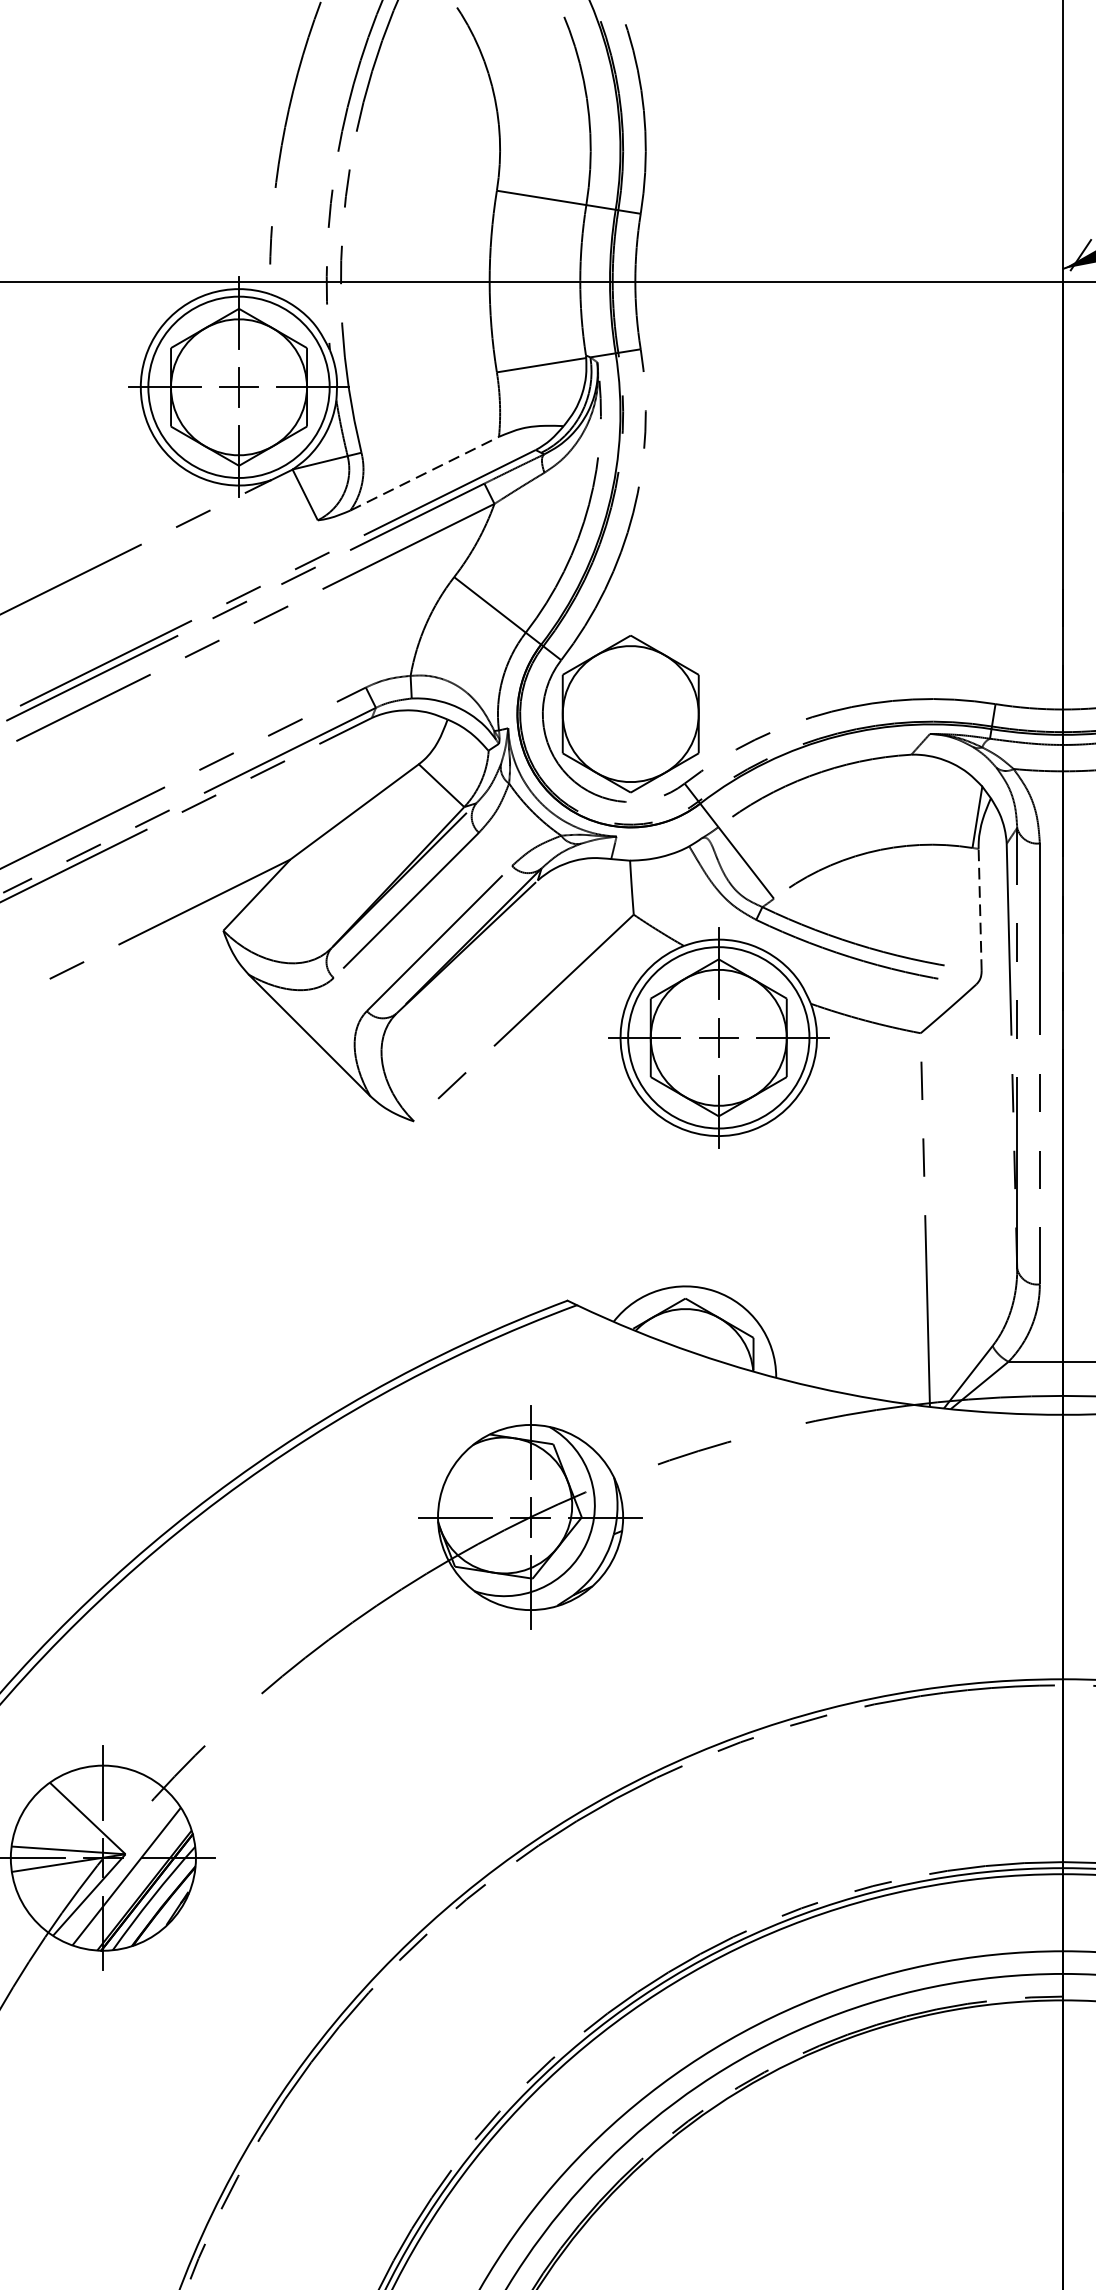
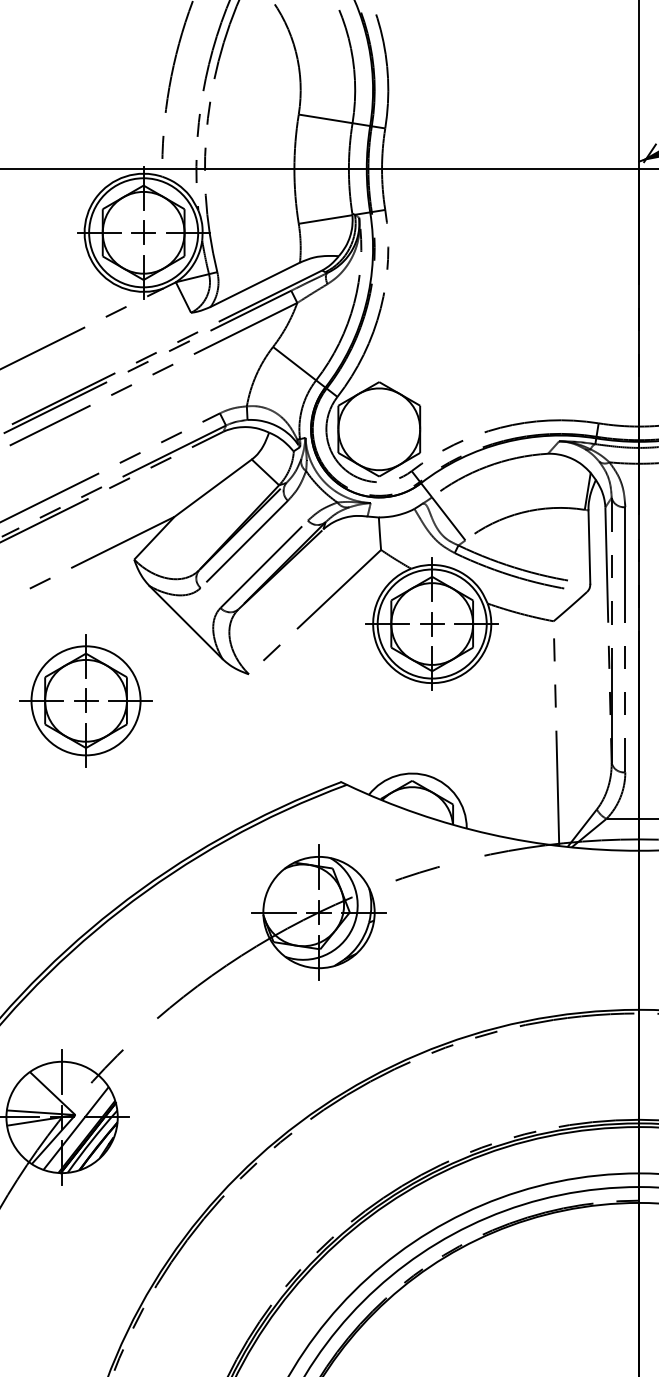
line: (424, 473) -> (255, 284), dashed -> solid
line: (980, 910) -> (589, 547), dashed -> solid
part: (142, 1164) -> (85, 700), added

